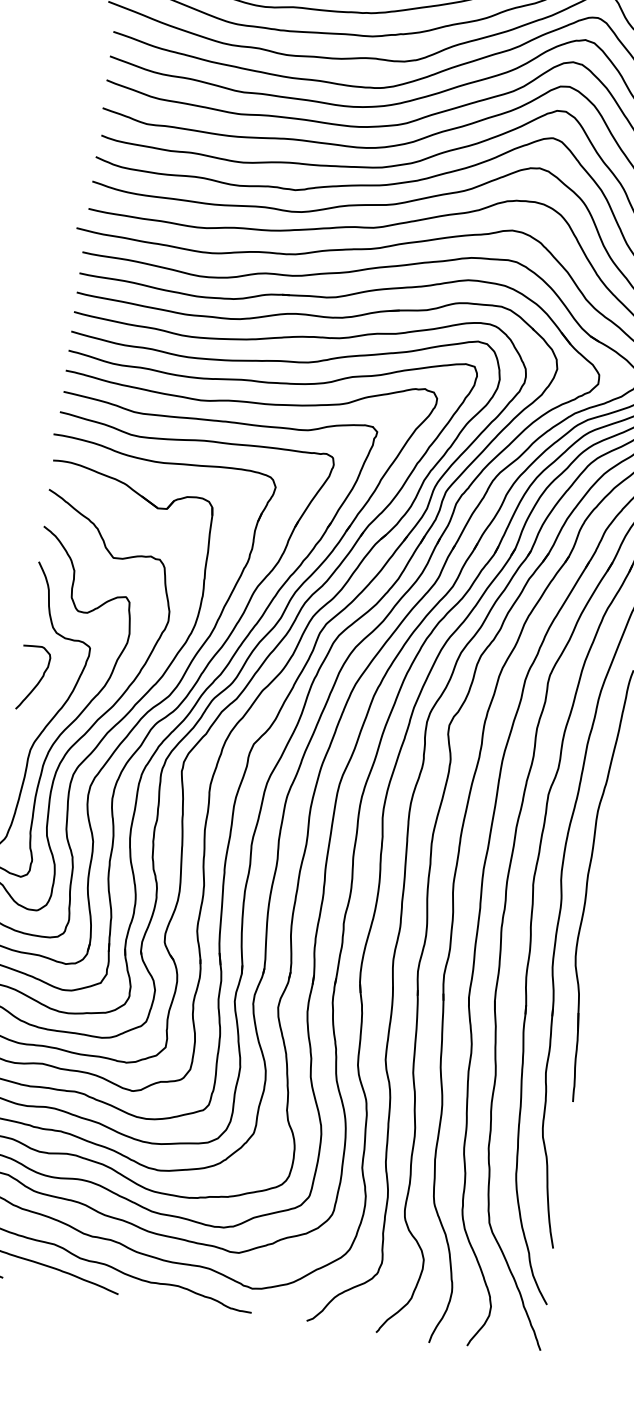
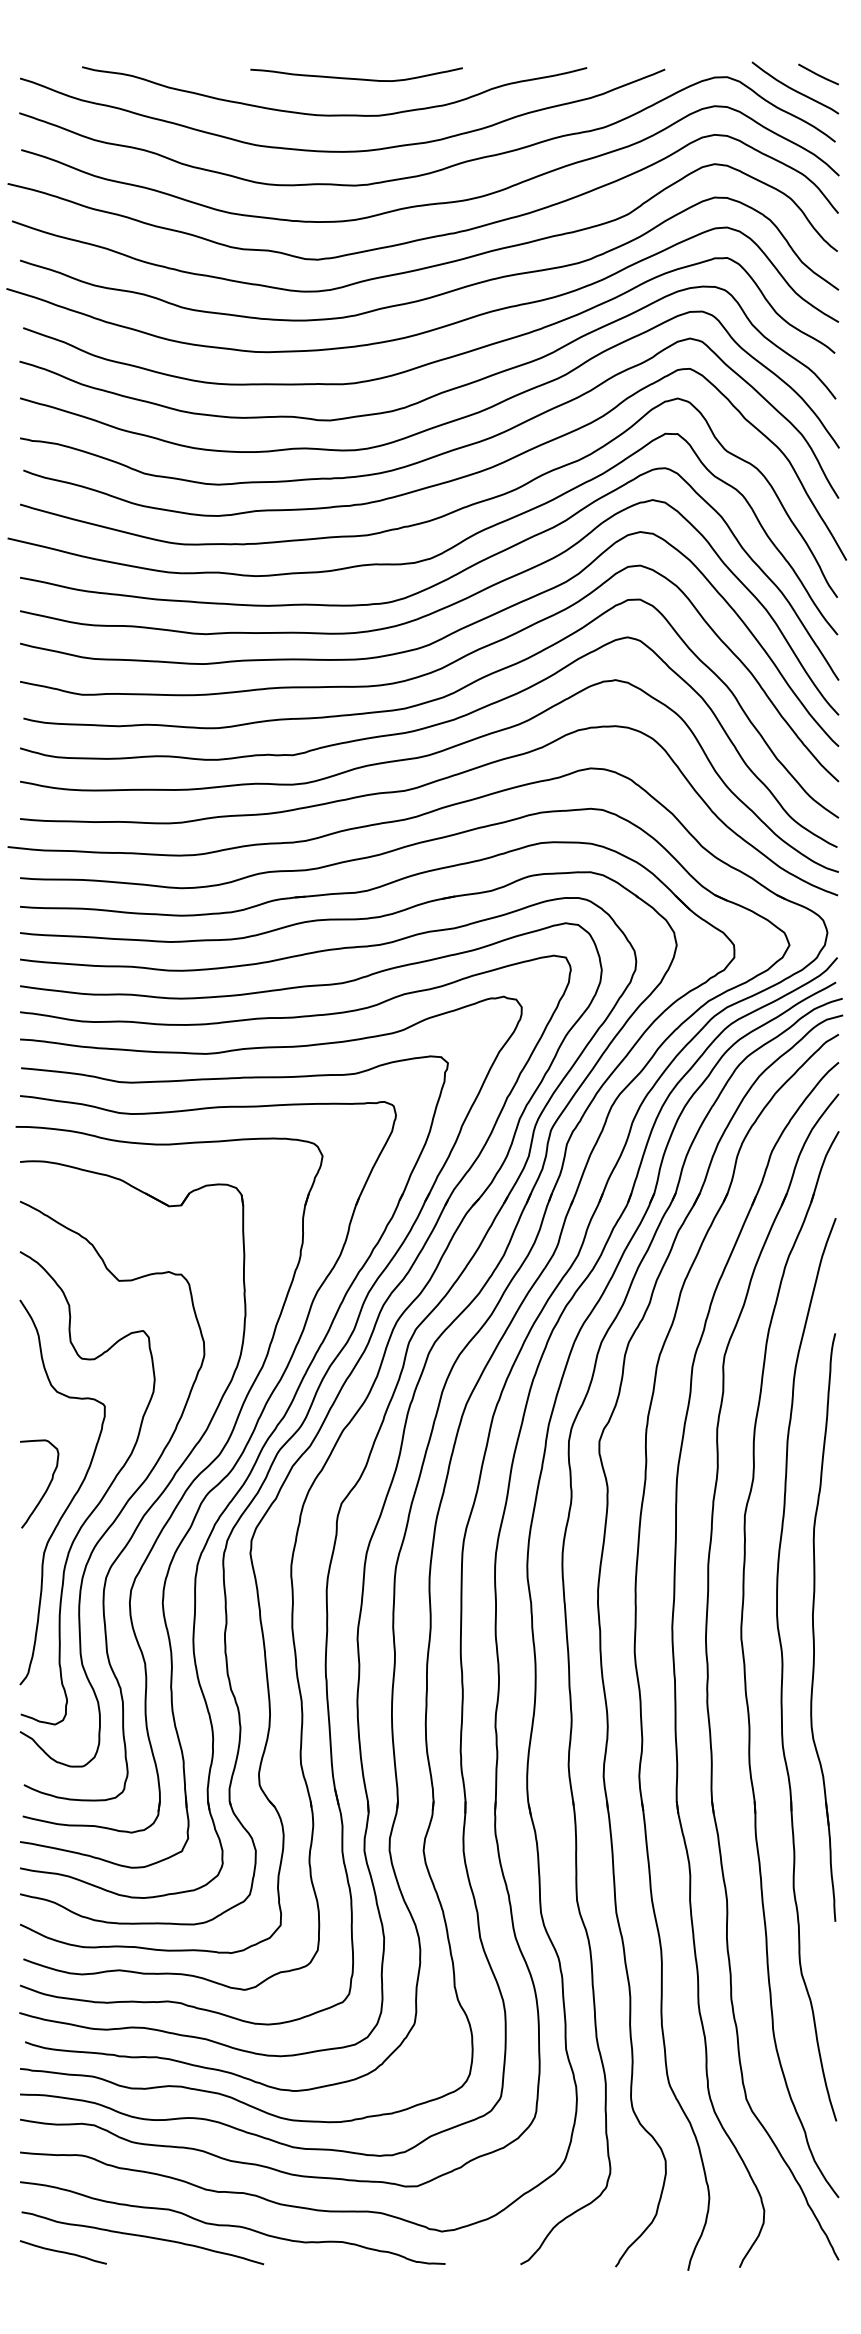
curve: (38, 681) -> (47, 1486), moved

